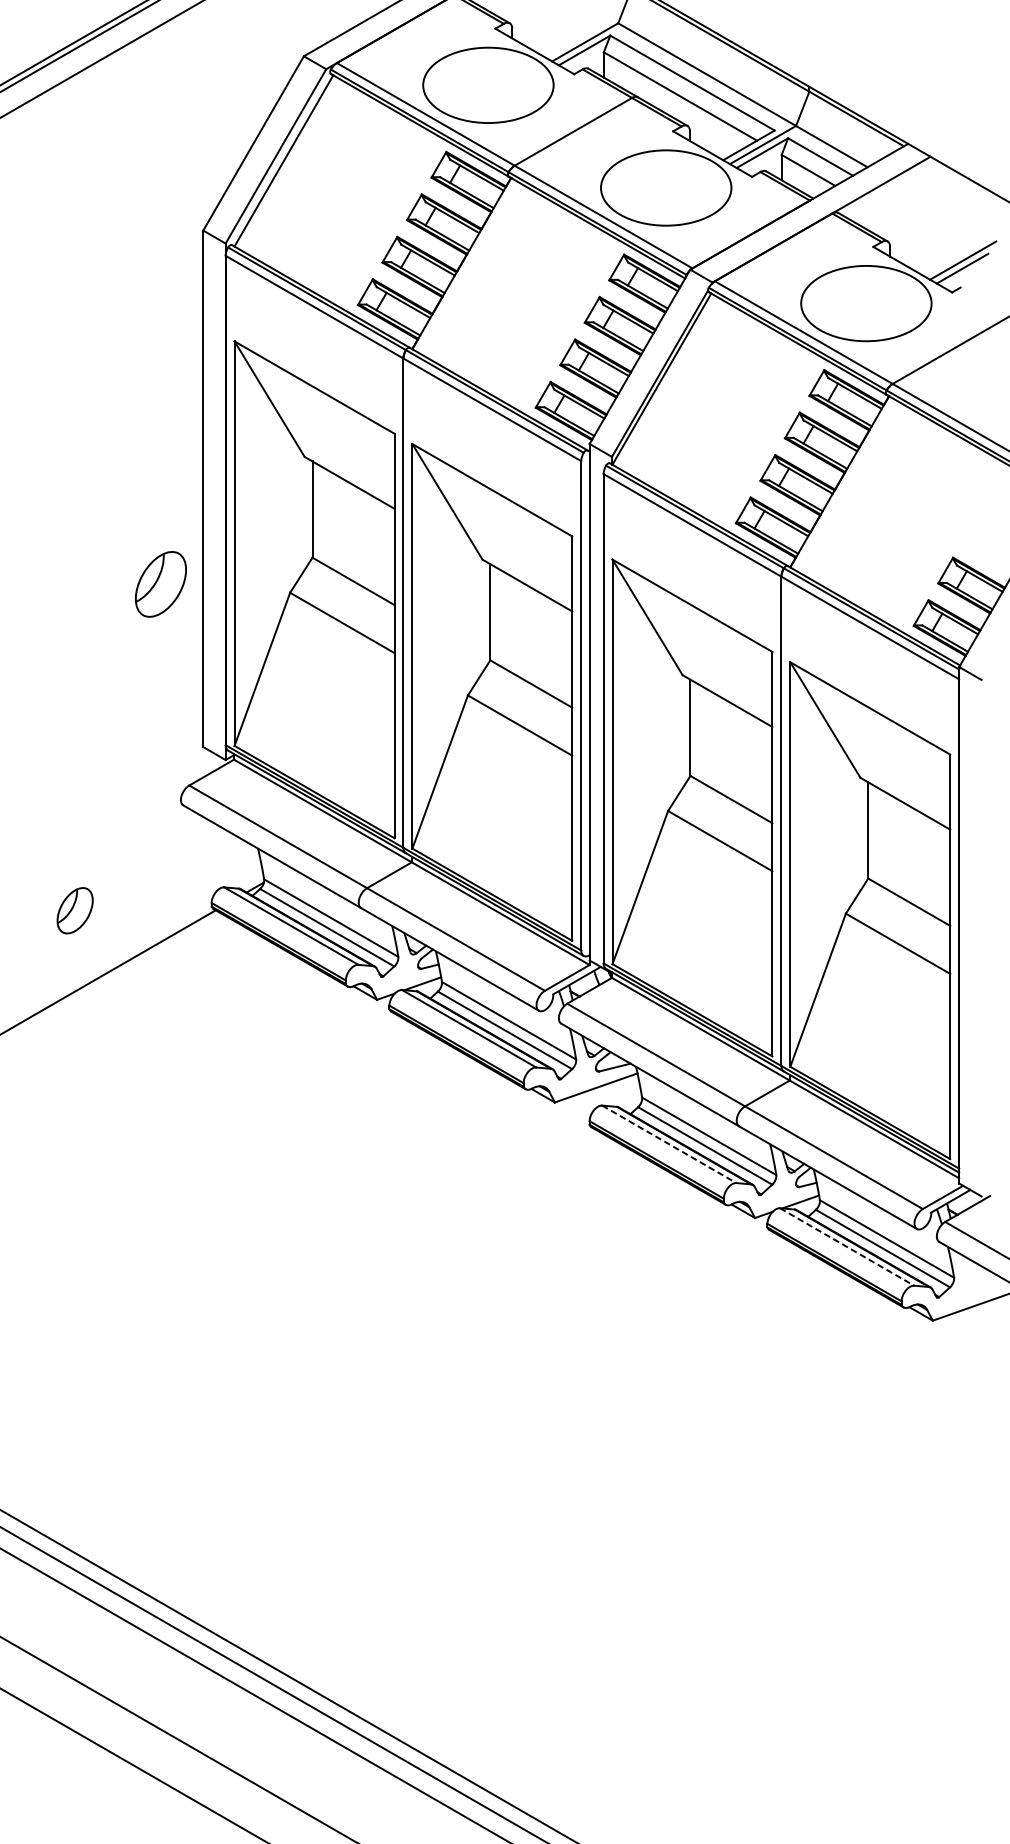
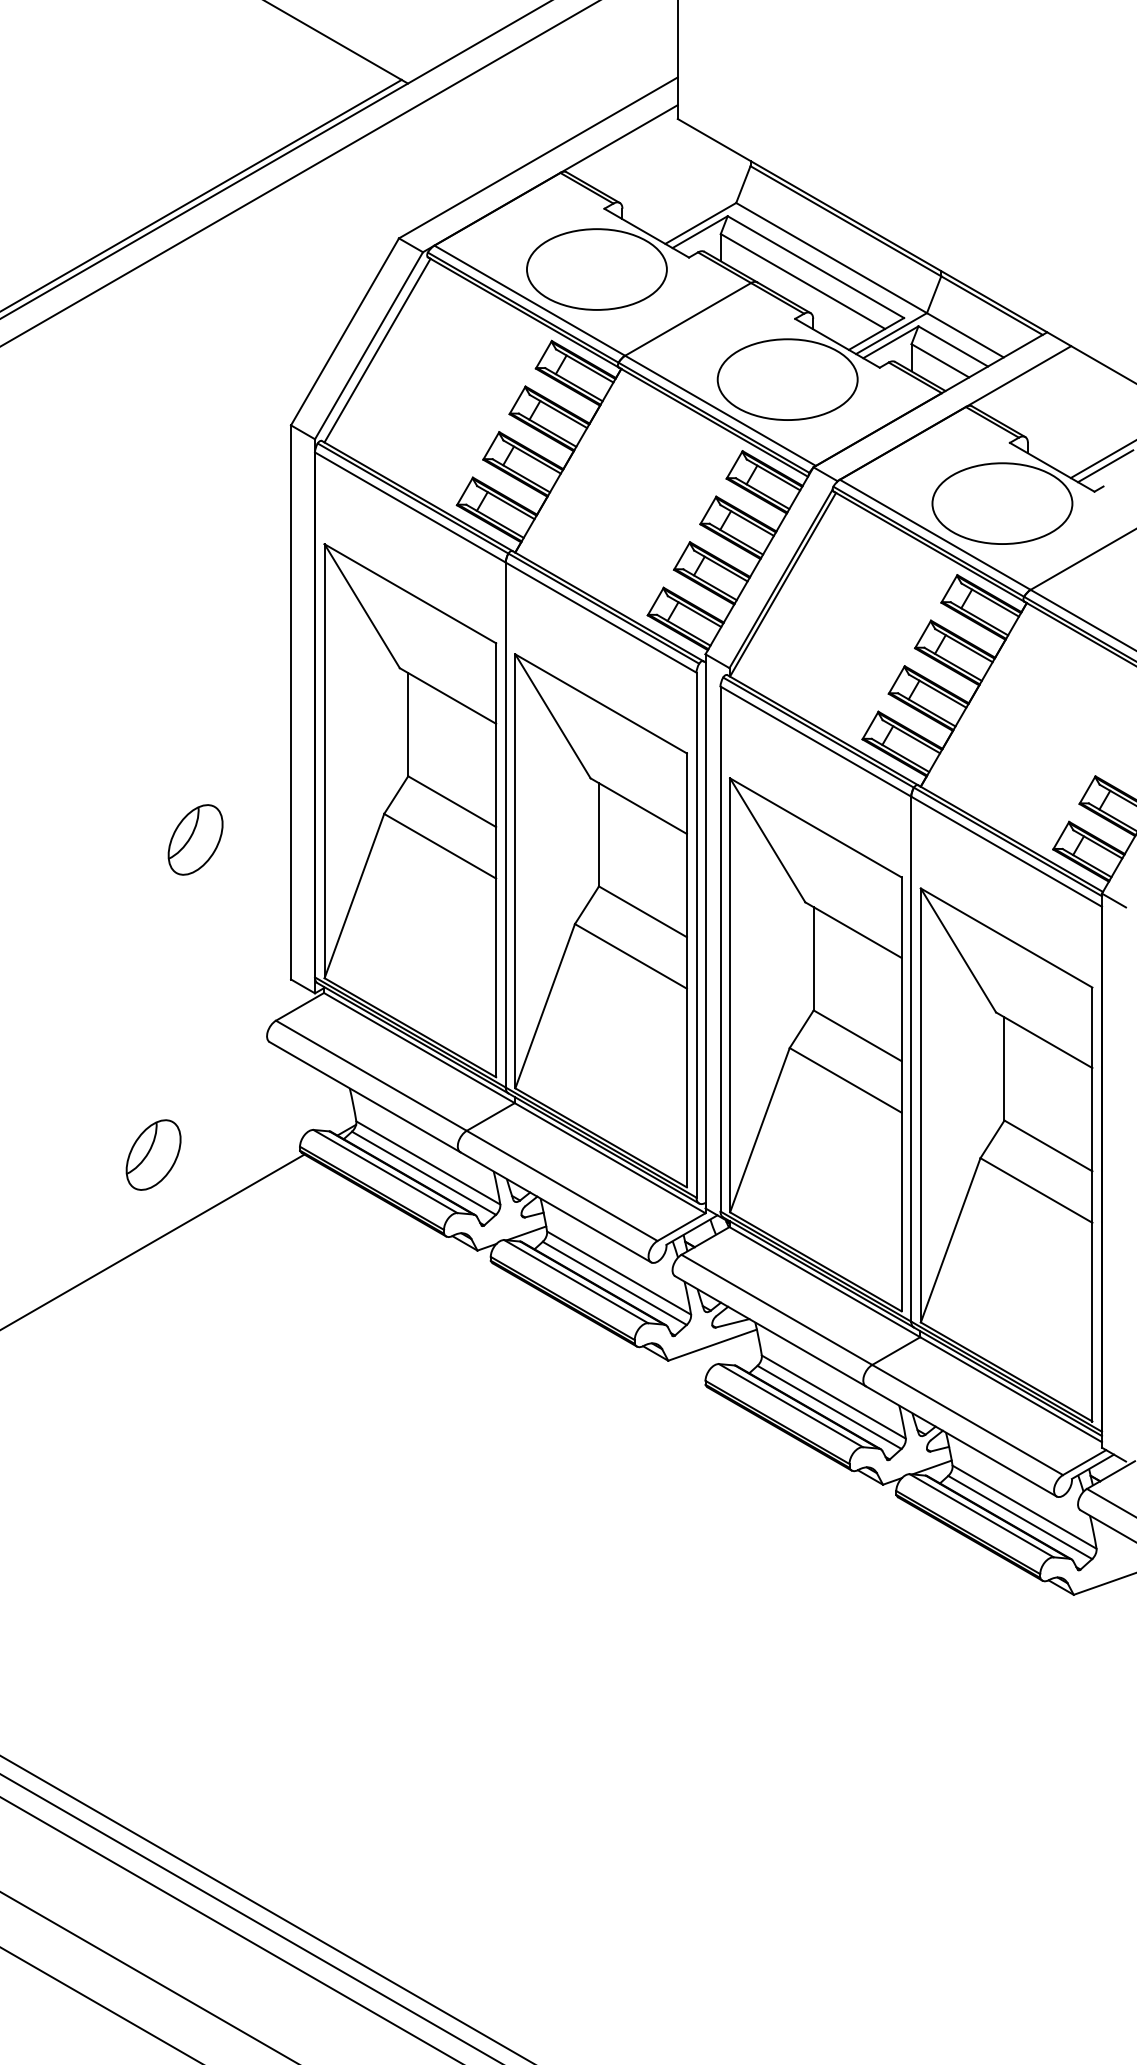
part: (160, 583) -> (195, 839), moved
part: (75, 910) -> (153, 1154), size x1.43
line: (669, 1144) -> (791, 1405), dashed -> solid
line: (847, 1247) -> (982, 1516), dashed -> solid

